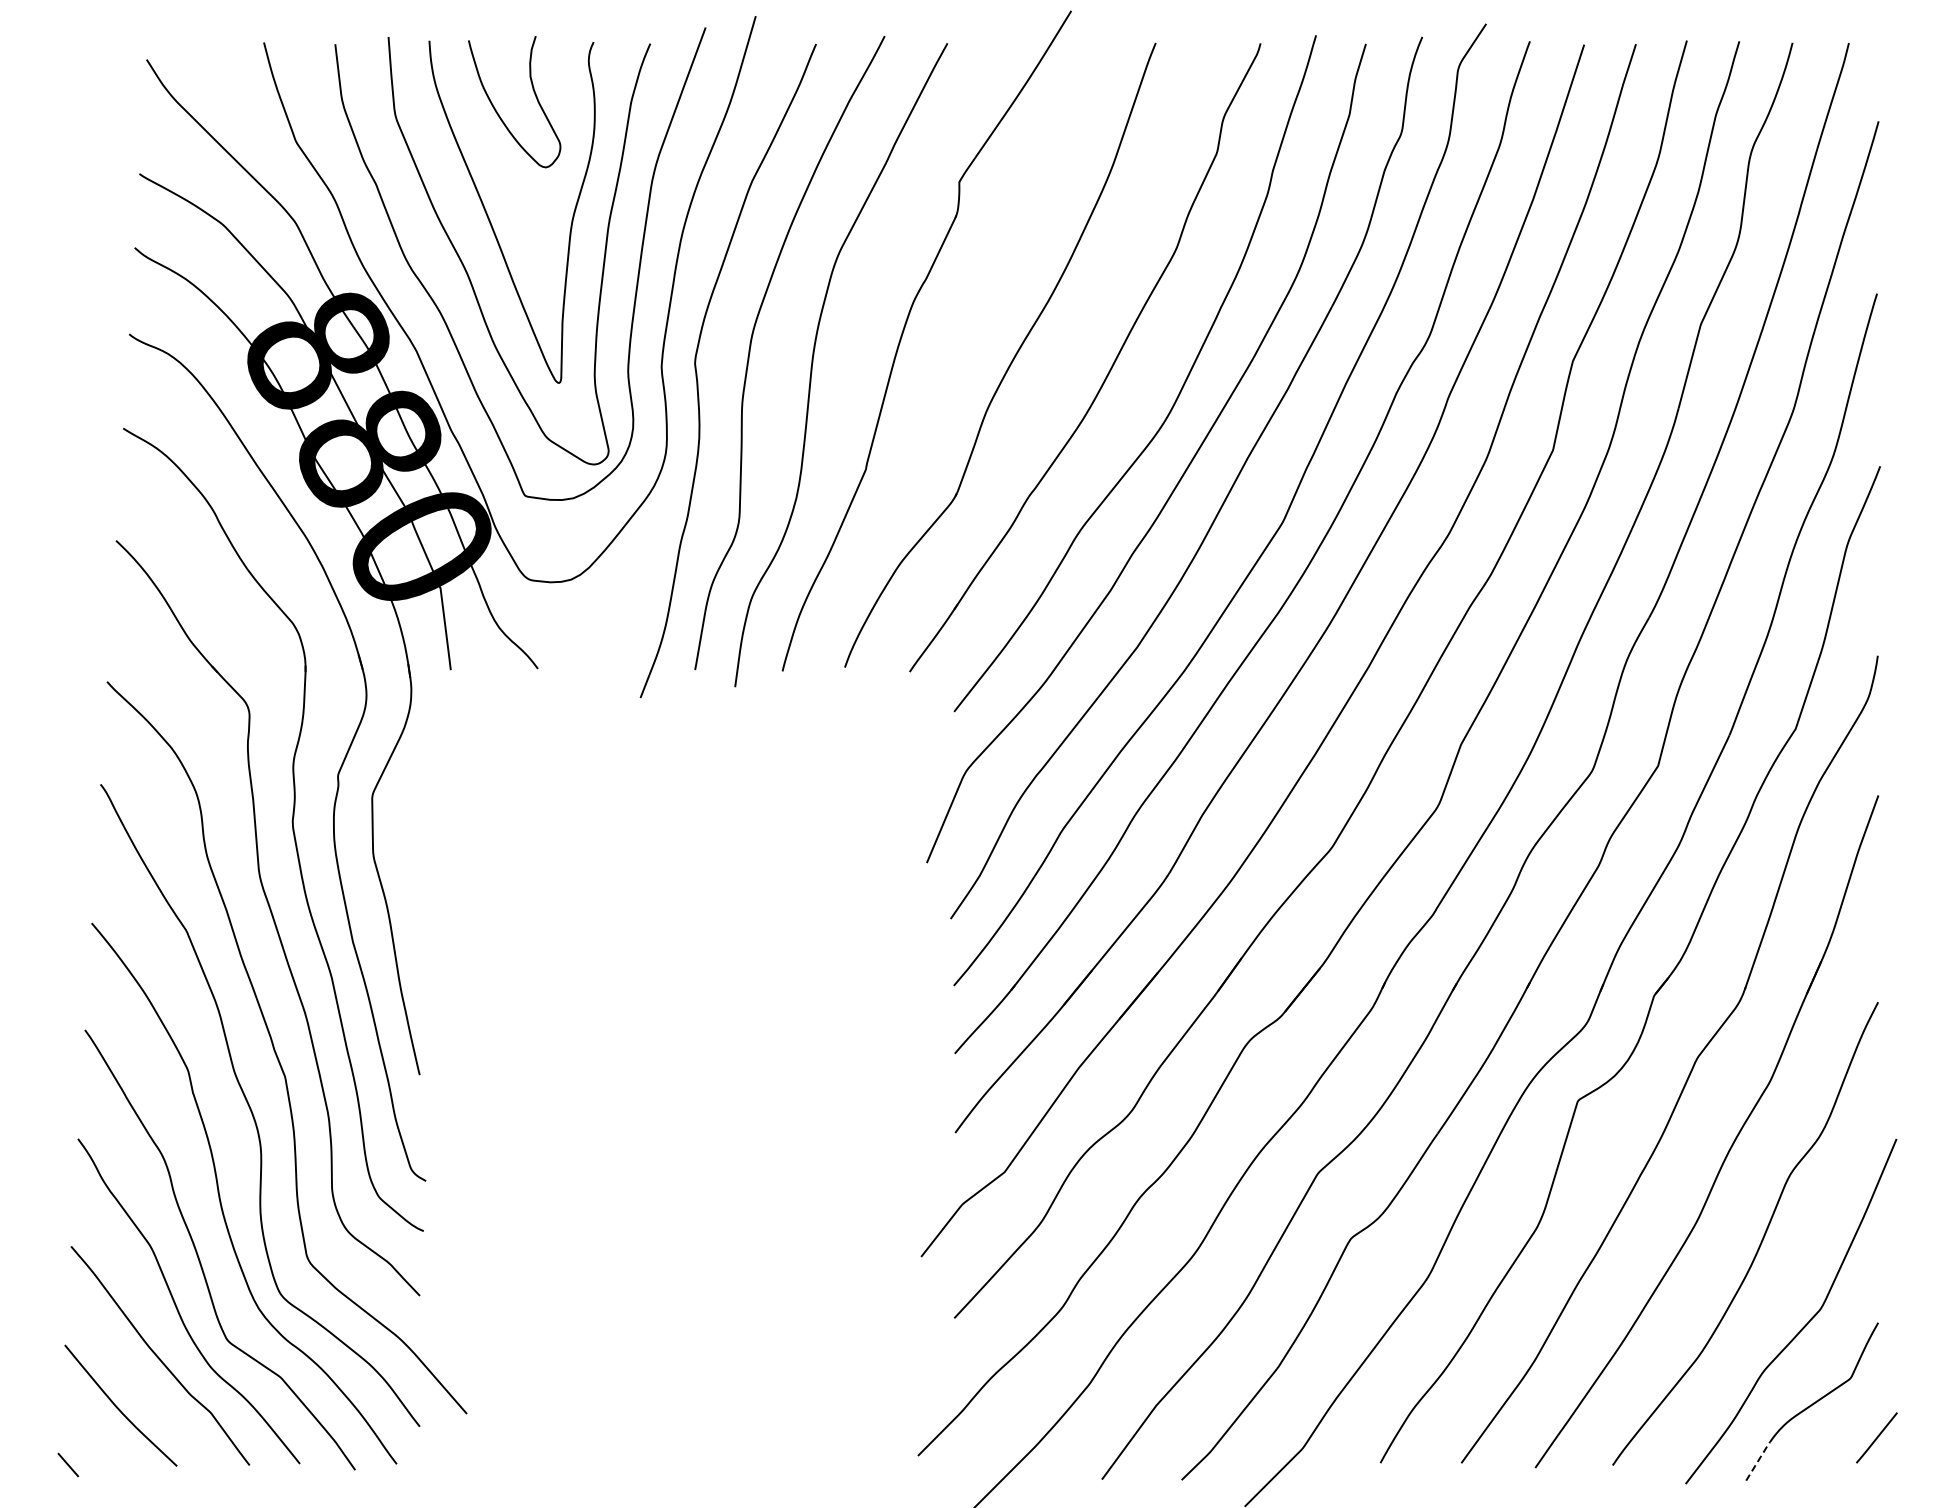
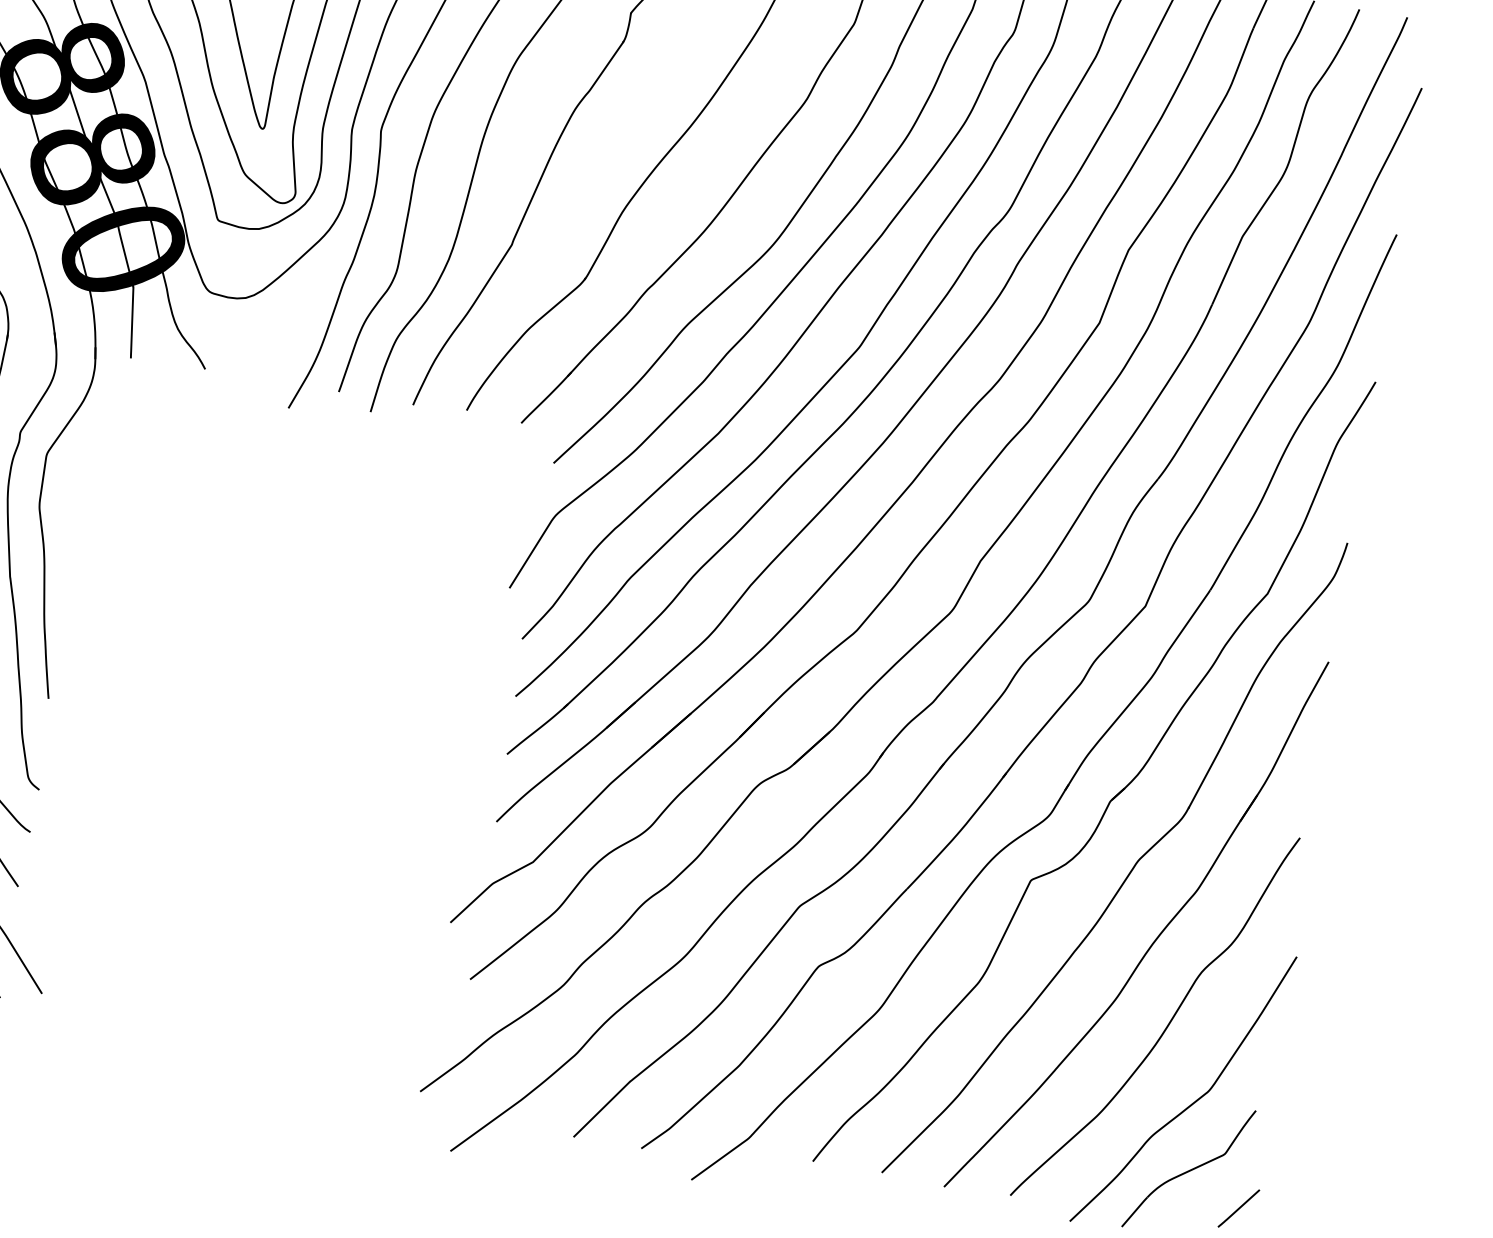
line: (1758, 1460) -> (1135, 1211), dashed -> solid

